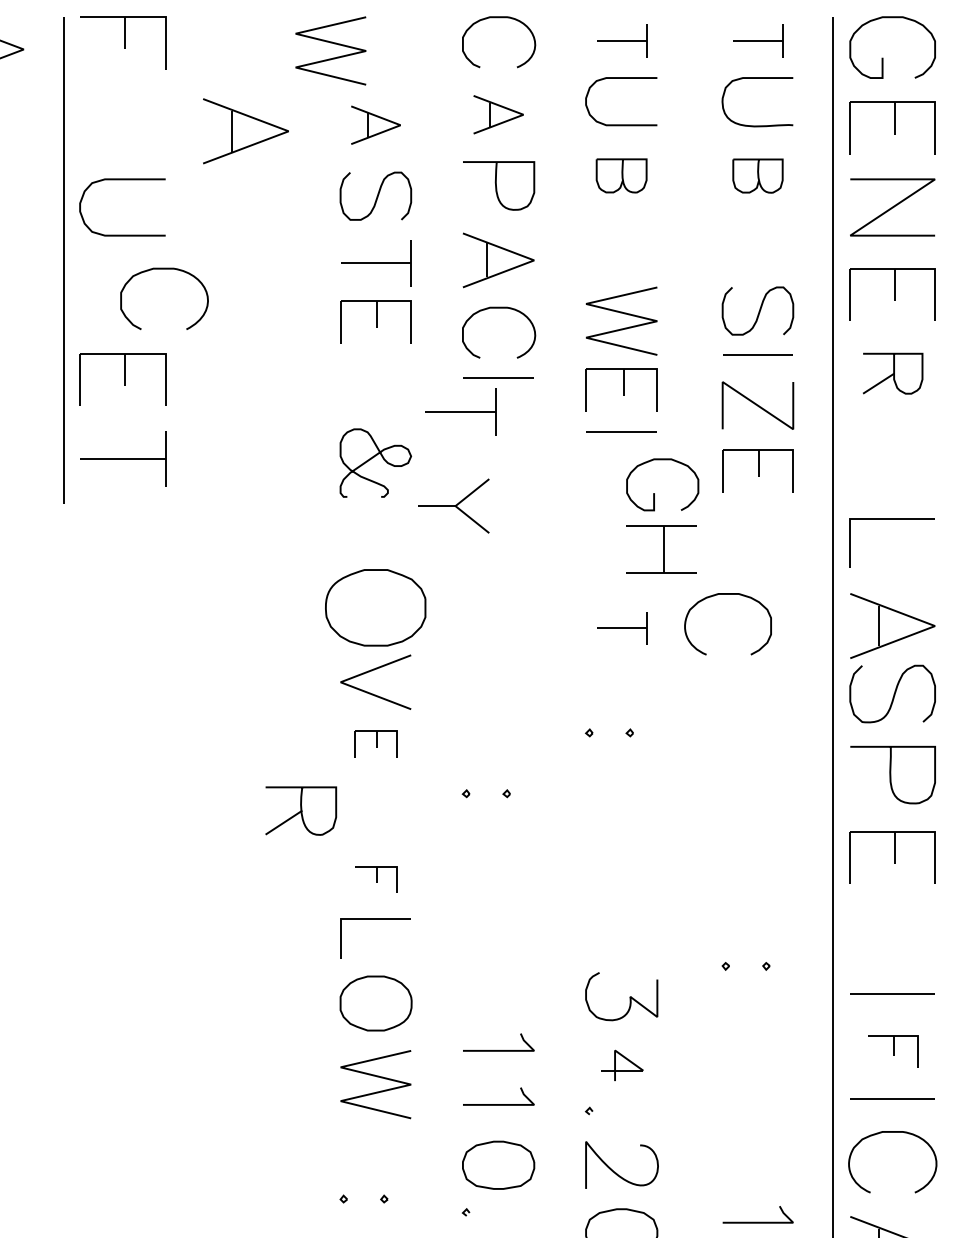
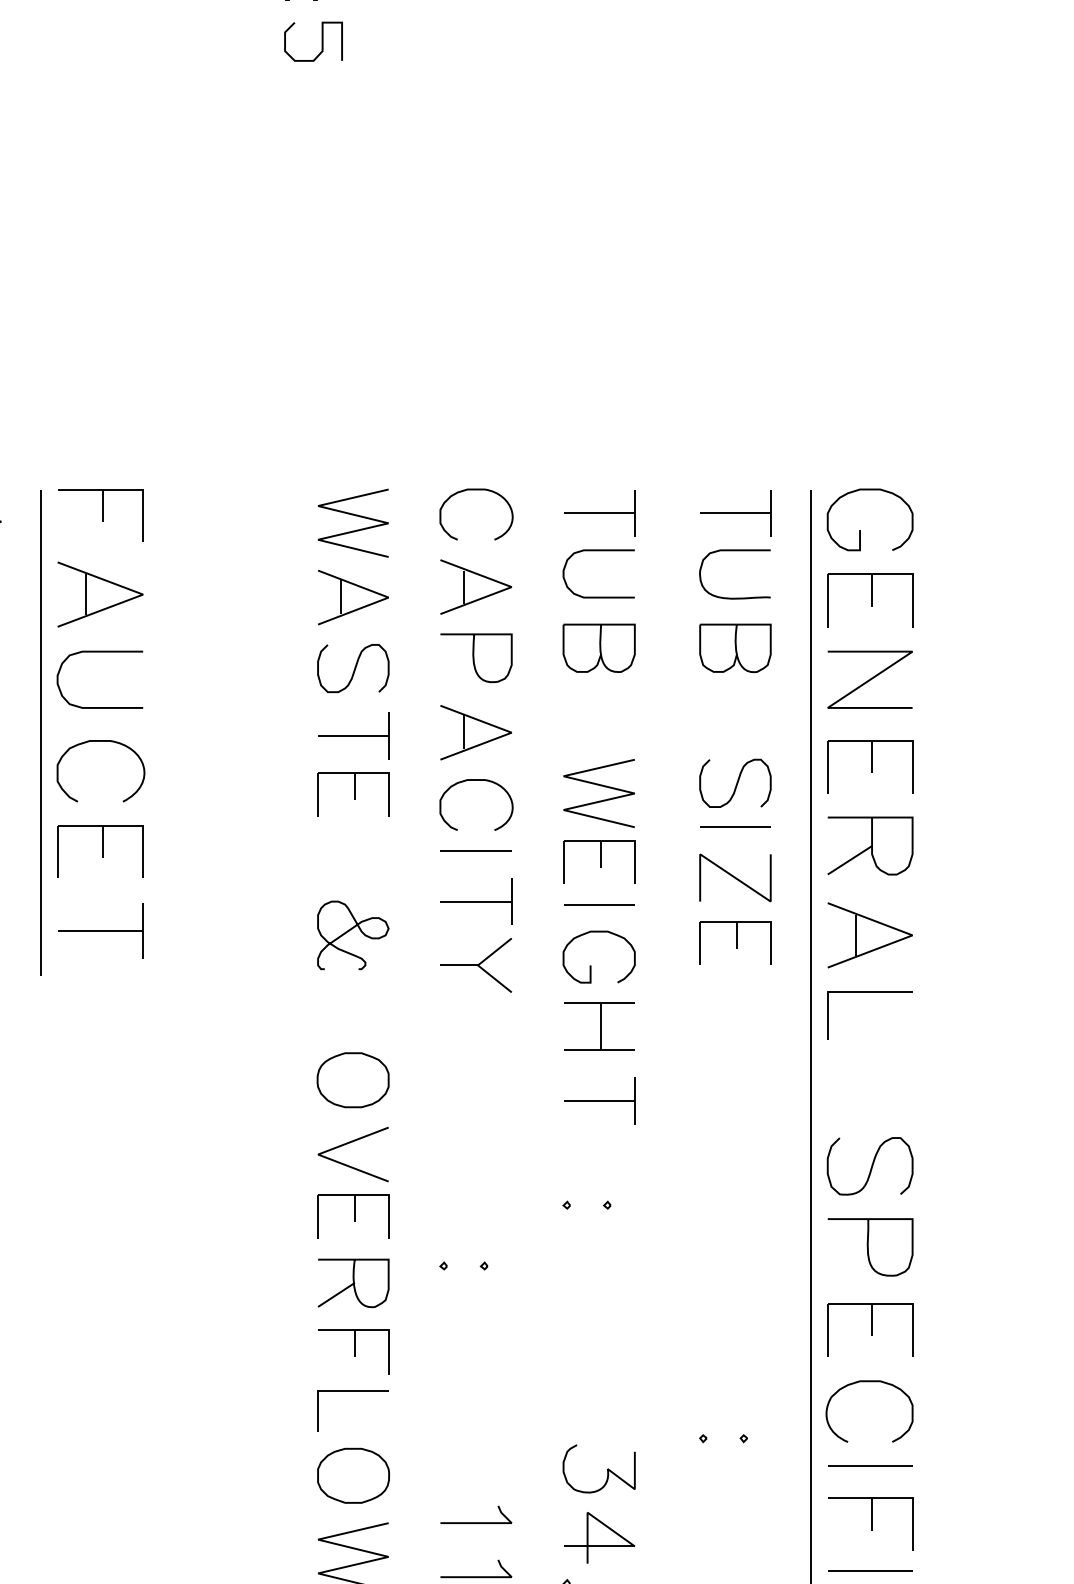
part: (622, 41) -> (599, 513), size x1.43
part: (758, 41) -> (735, 513), size x1.43
line: (333, 44) -> (355, 516), moved
part: (498, 114) -> (475, 586), size x1.43
part: (376, 125) -> (353, 597), size x1.43
part: (246, 131) -> (100, 594), moved
part: (621, 175) -> (598, 647), size x1.43
part: (758, 176) -> (735, 648), size x1.43
curve: (164, 269) -> (100, 741), moved
part: (893, 373) -> (870, 845), size x1.43
part: (461, 412) -> (476, 901), moved
curve: (655, 493) -> (591, 965), moved
part: (454, 506) -> (476, 965), moved
part: (662, 549) -> (599, 1026), moved
curve: (728, 595) -> (869, 1382), moved
part: (375, 608) -> (352, 1080), size x0.71
part: (892, 626) -> (869, 935), moved
part: (622, 628) -> (599, 1100), size x1.43
part: (376, 744) -> (353, 1216), size x1.67
part: (301, 811) -> (353, 1283), moved
part: (376, 879) -> (353, 1351), size x1.67
part: (893, 1051) -> (870, 1523), size x1.67
part: (622, 1065) -> (599, 1537), size x1.67

